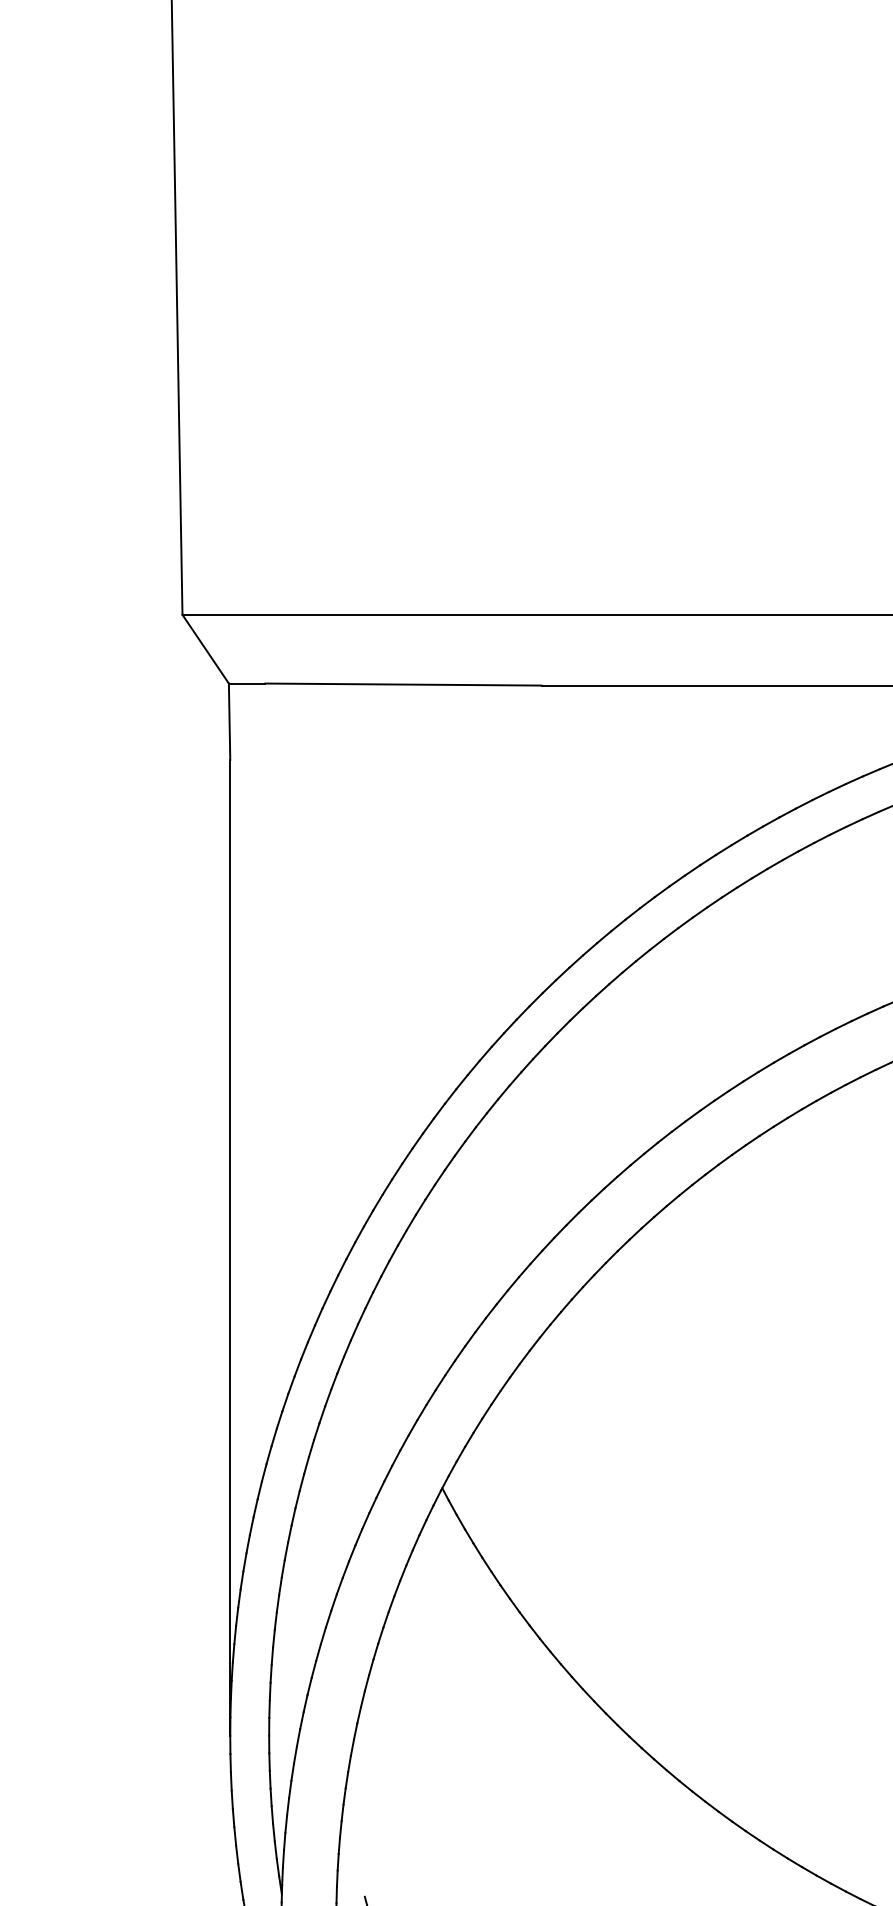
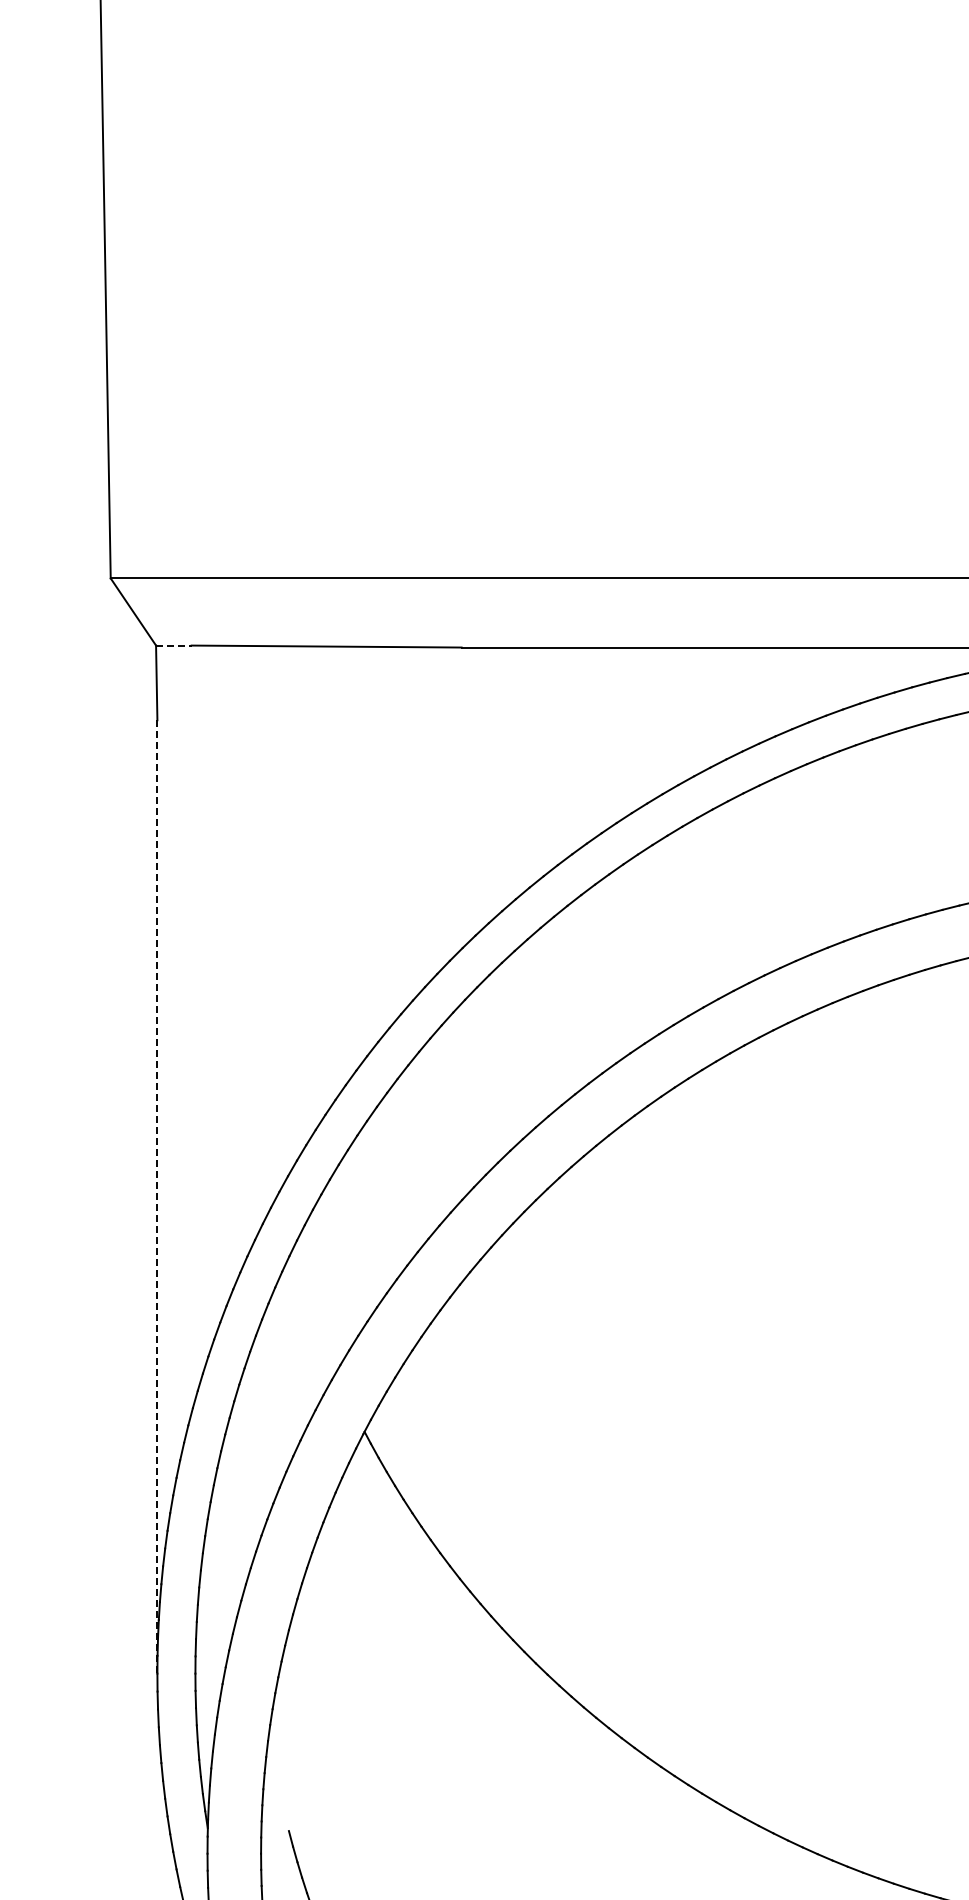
line: (246, 683) -> (173, 645), solid -> dashed
line: (230, 1247) -> (157, 1196), solid -> dashed

